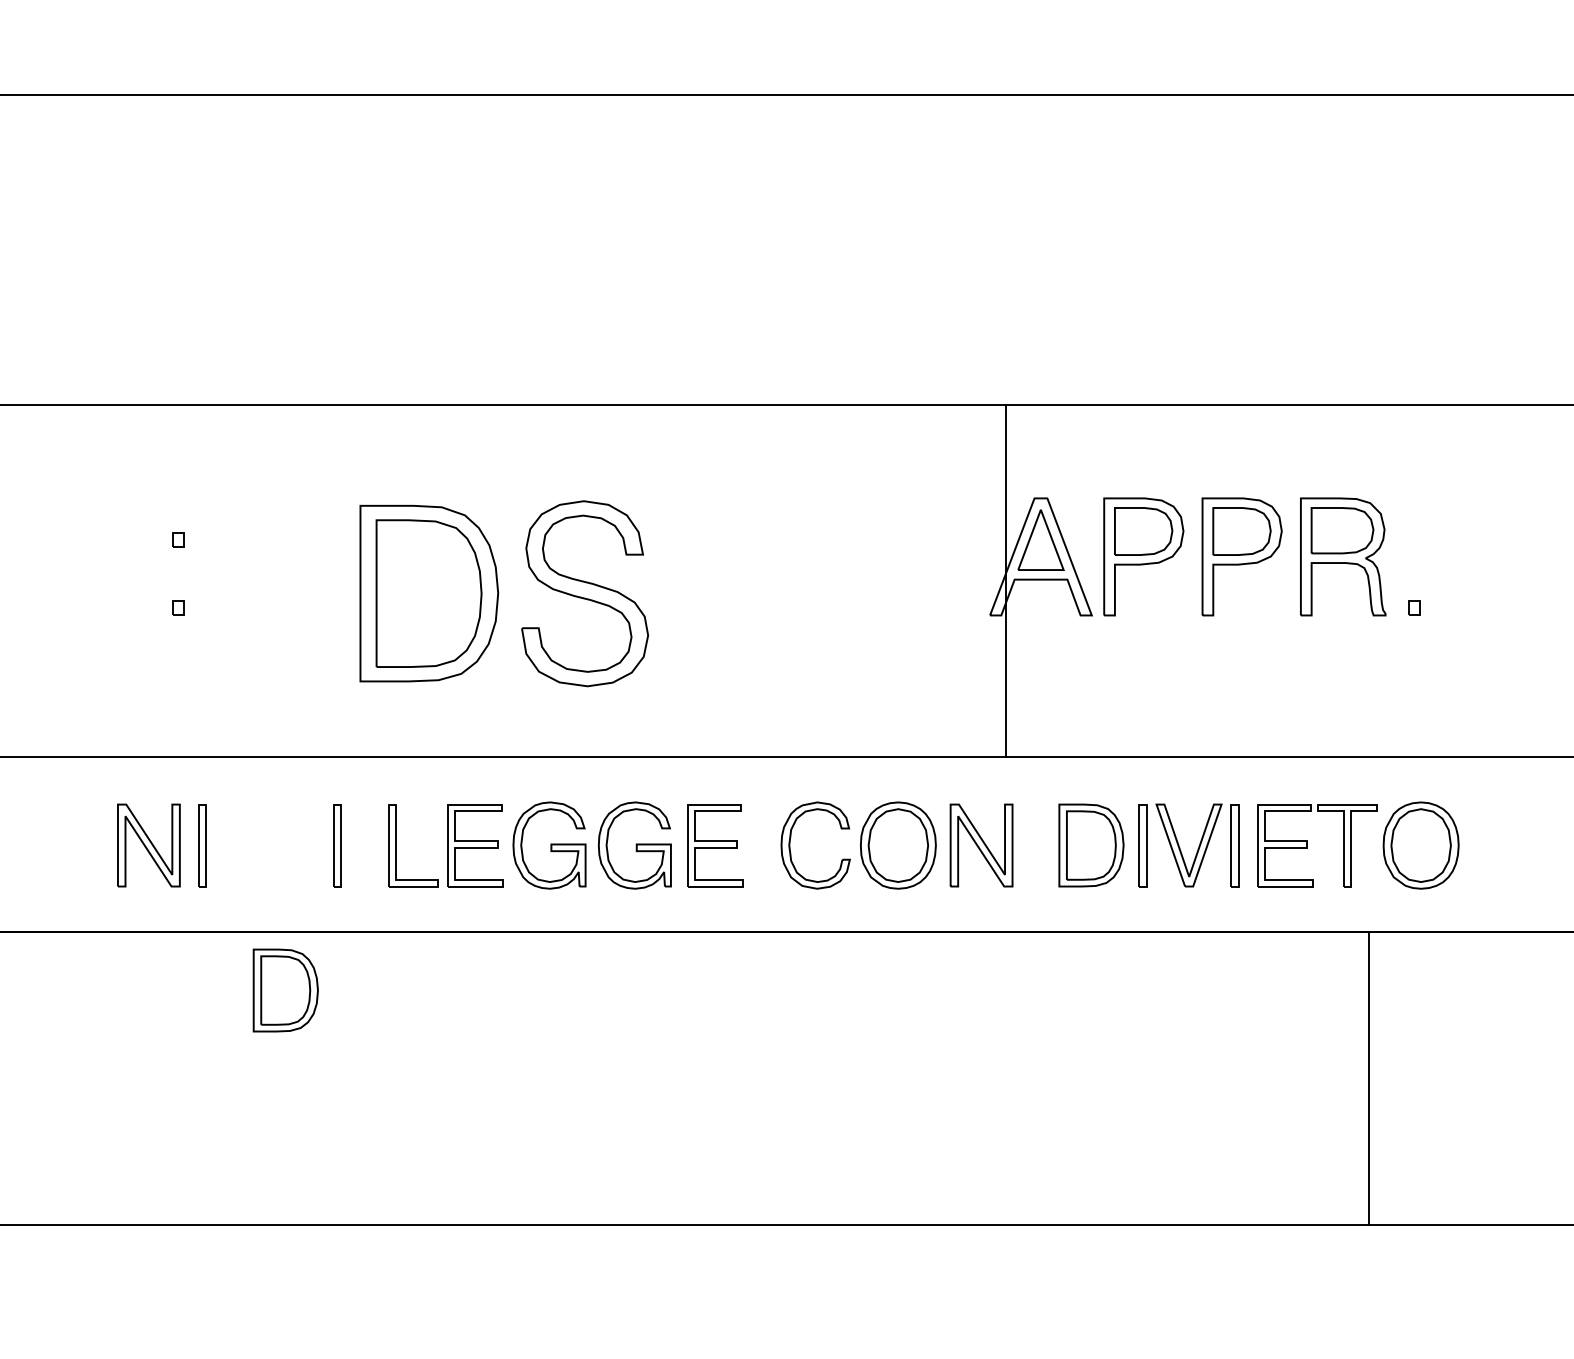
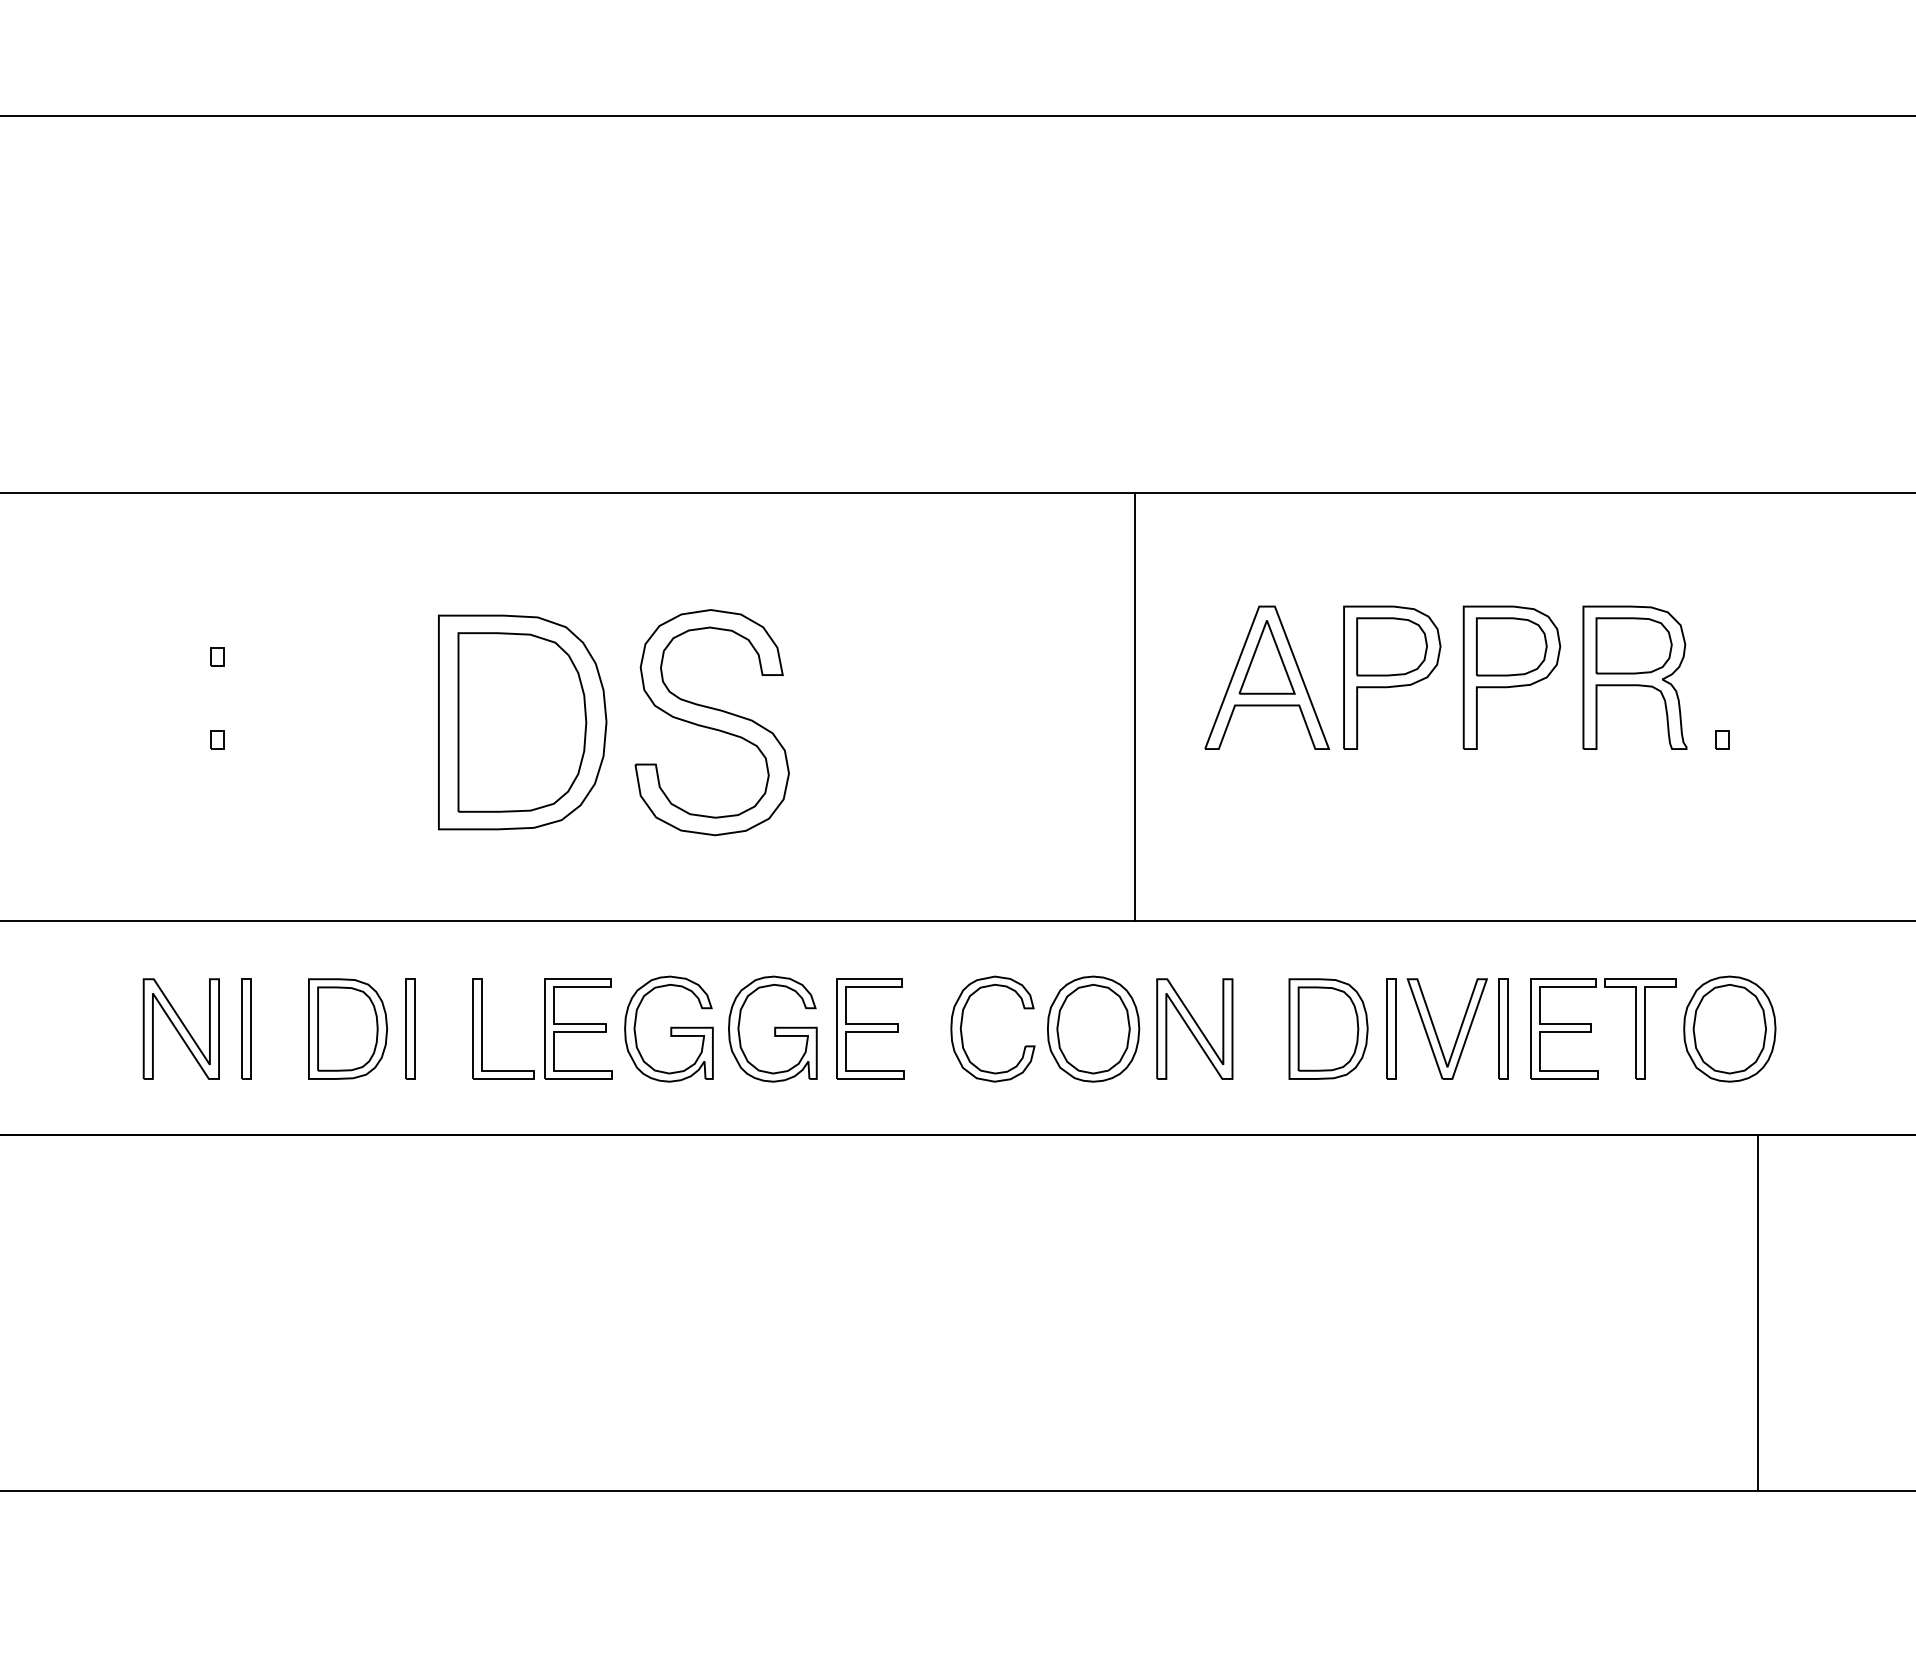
line: (1006, 580) -> (1135, 706), moved
part: (285, 990) -> (347, 1029), moved
line: (1368, 1078) -> (1758, 1312), moved

